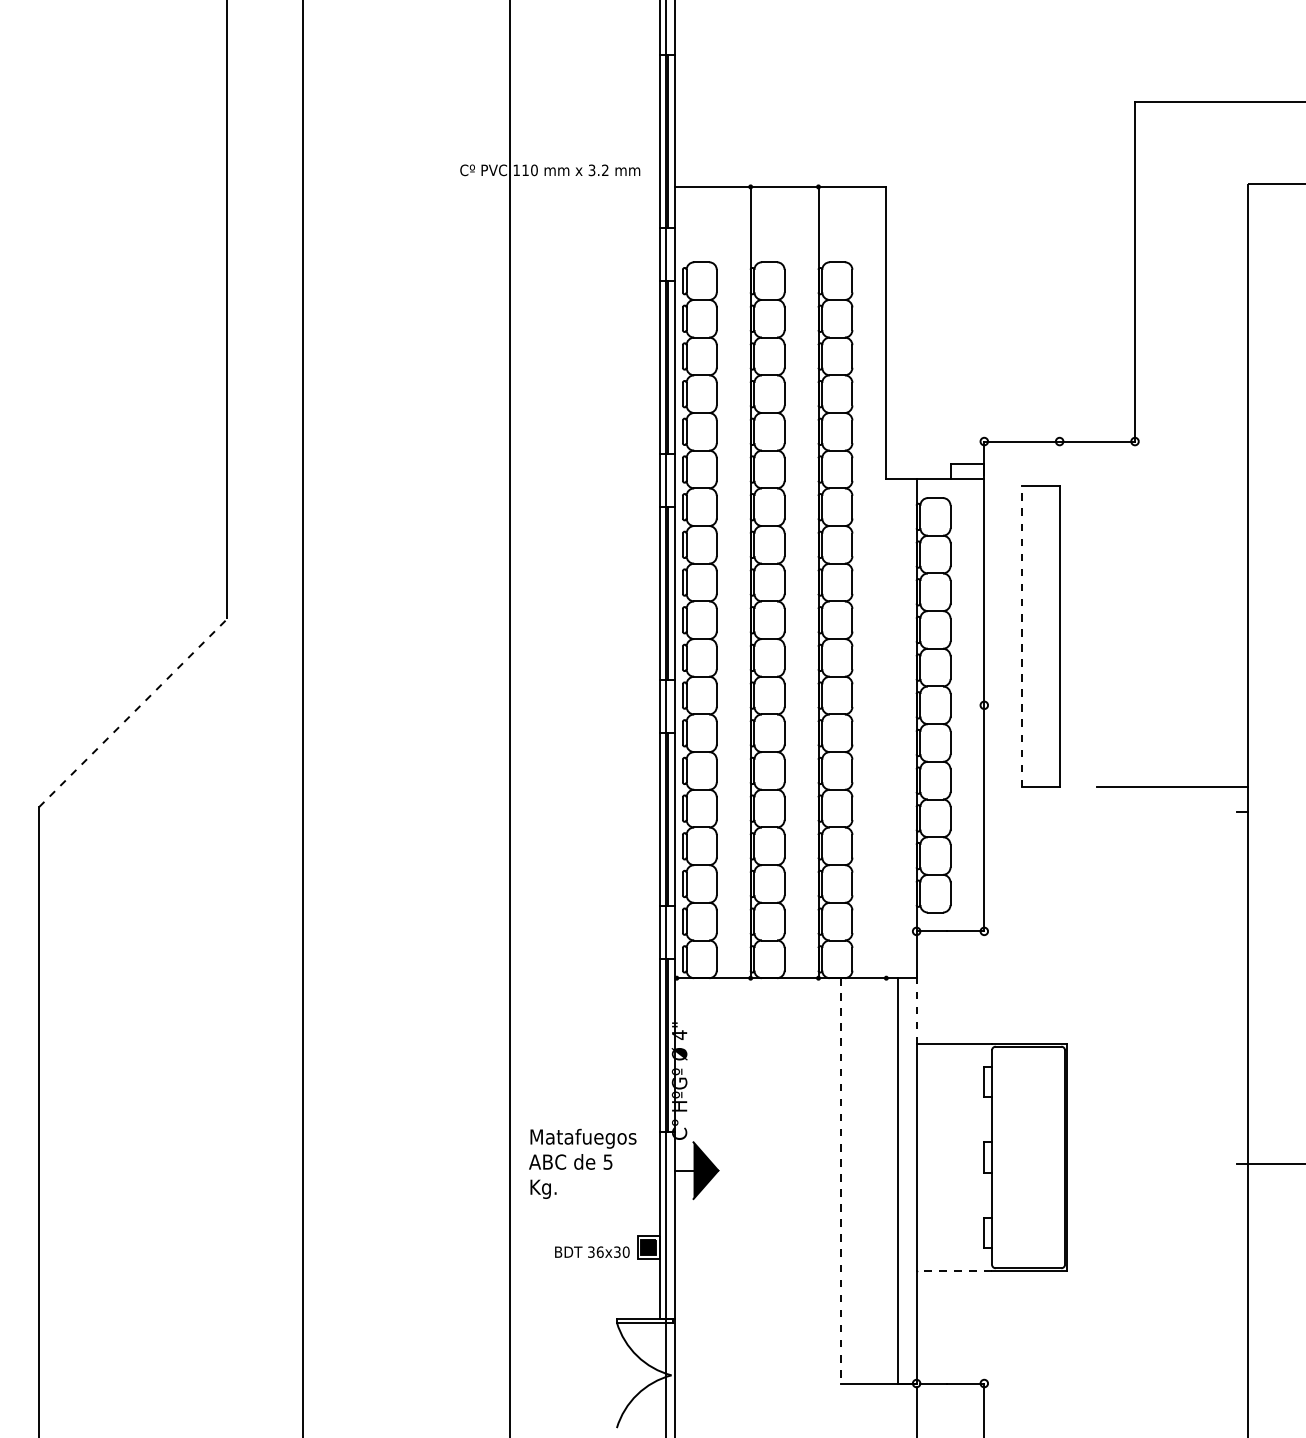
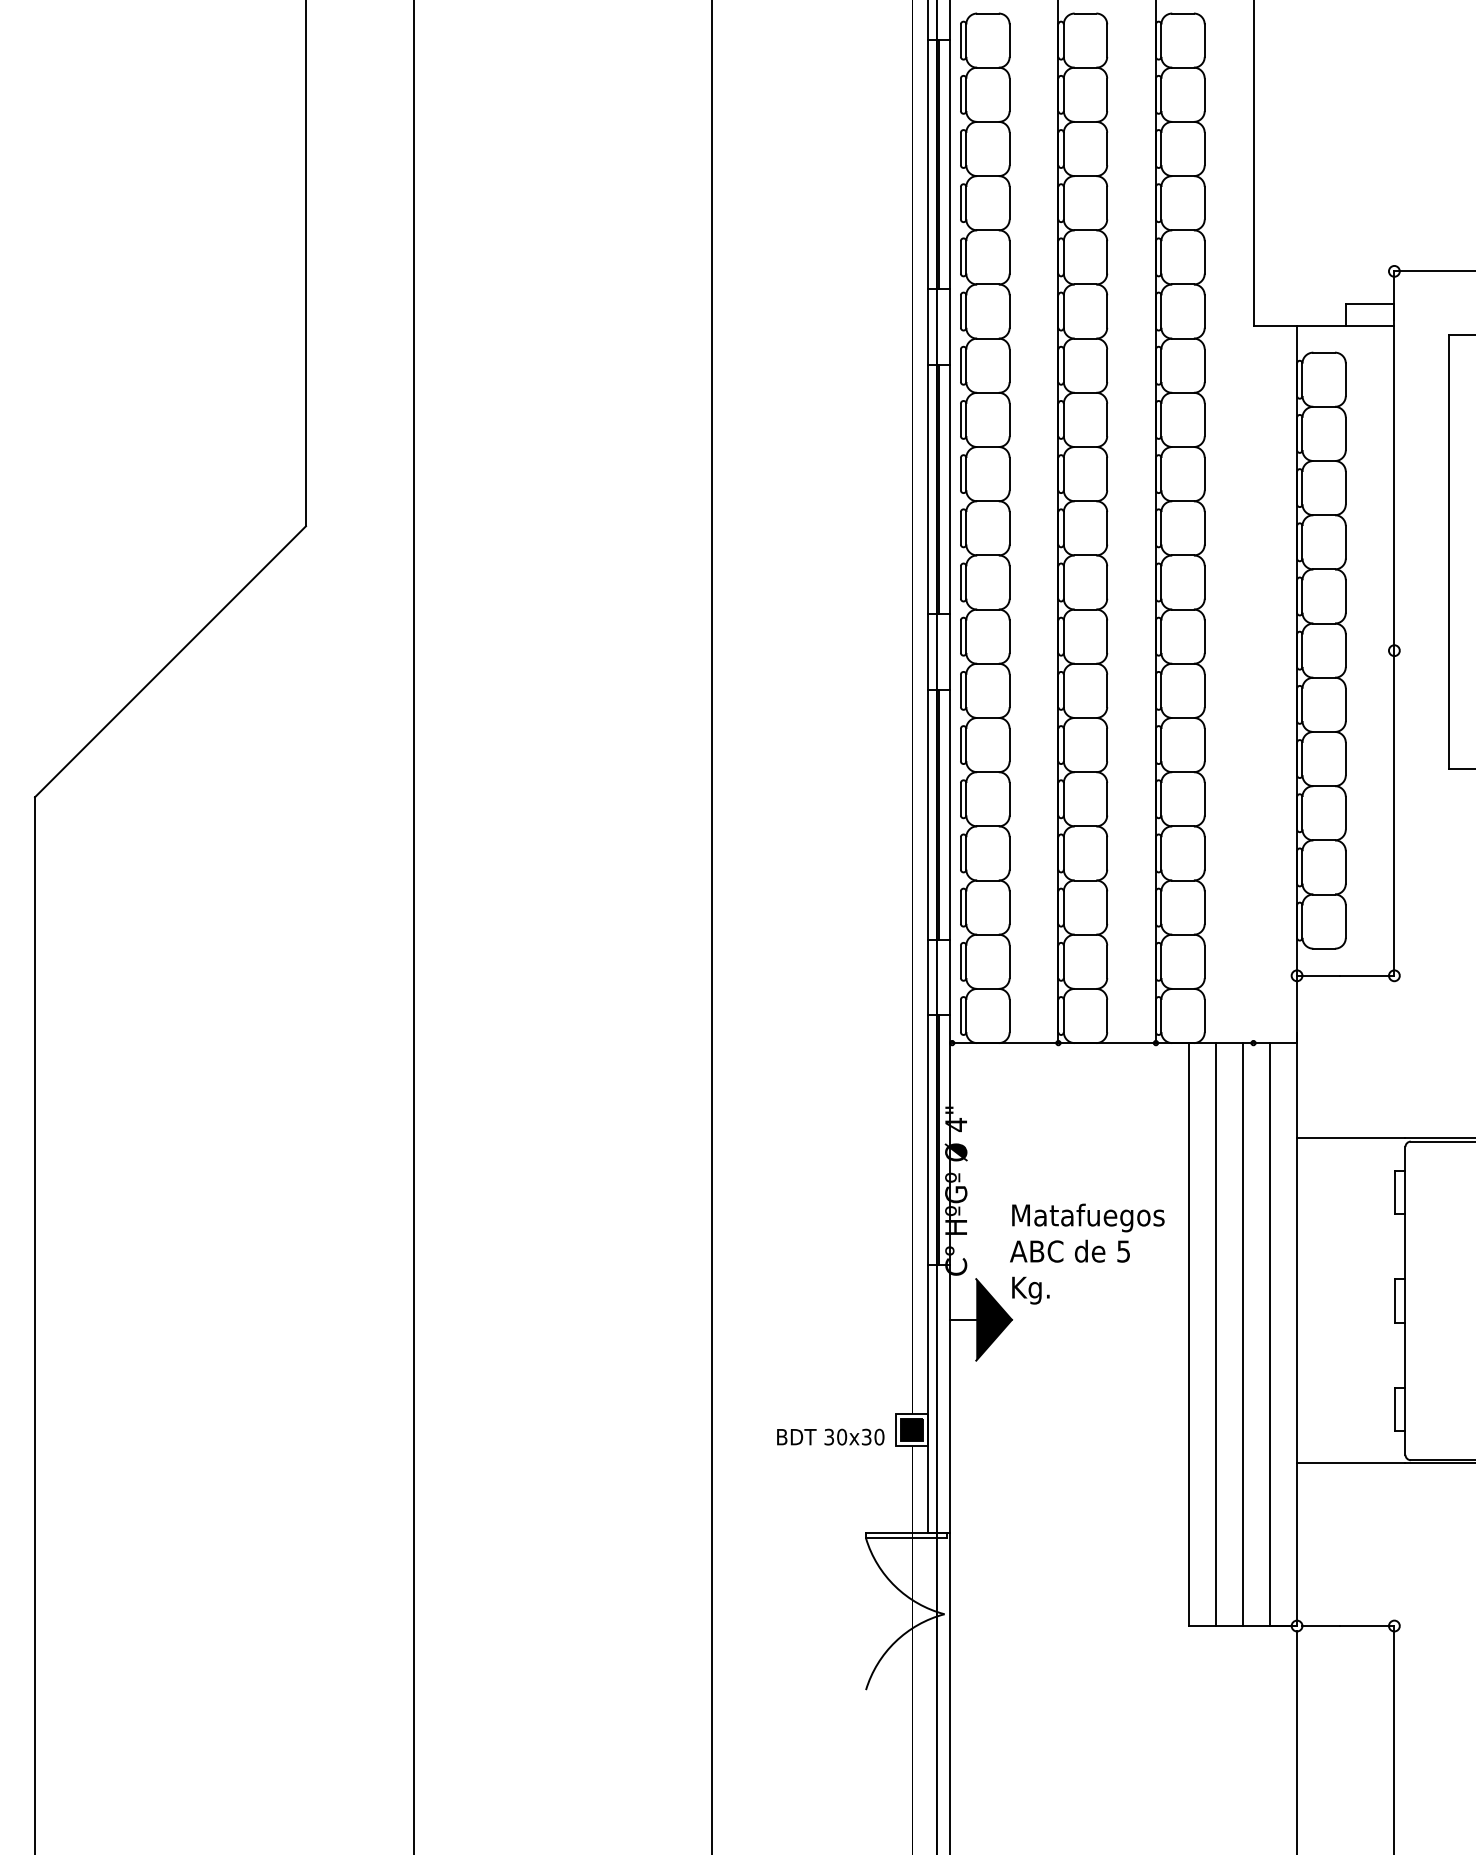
line: (1021, 636) -> (1447, 551), dashed -> solid
line: (133, 712) -> (170, 661), dashed -> solid
line: (916, 1010) -> (1296, 1089), dashed -> solid
text: (582, 1163) -> (1086, 1253), moved
line: (841, 1180) -> (1189, 1334), dashed -> solid
line: (860, 1180) -> (1216, 1334), added
line: (878, 1180) -> (1242, 1334), added
text: (600, 1251) -> (842, 1436), 36x30 -> 30x30
line: (954, 1270) -> (1351, 1463), dashed -> solid

